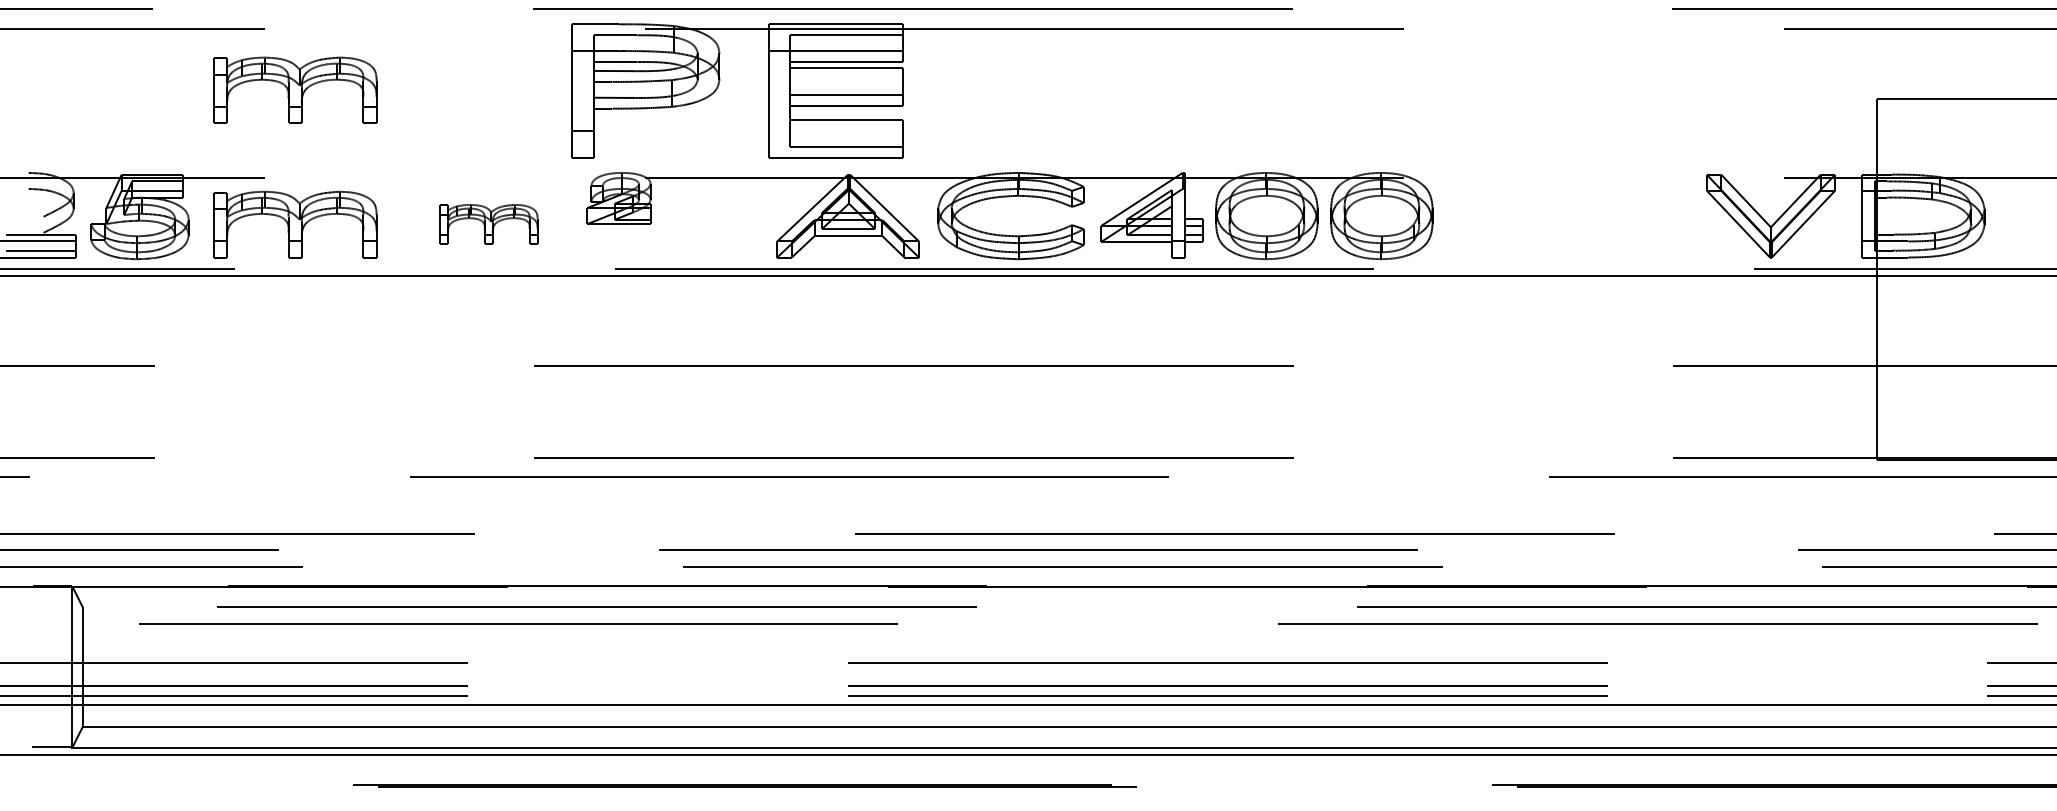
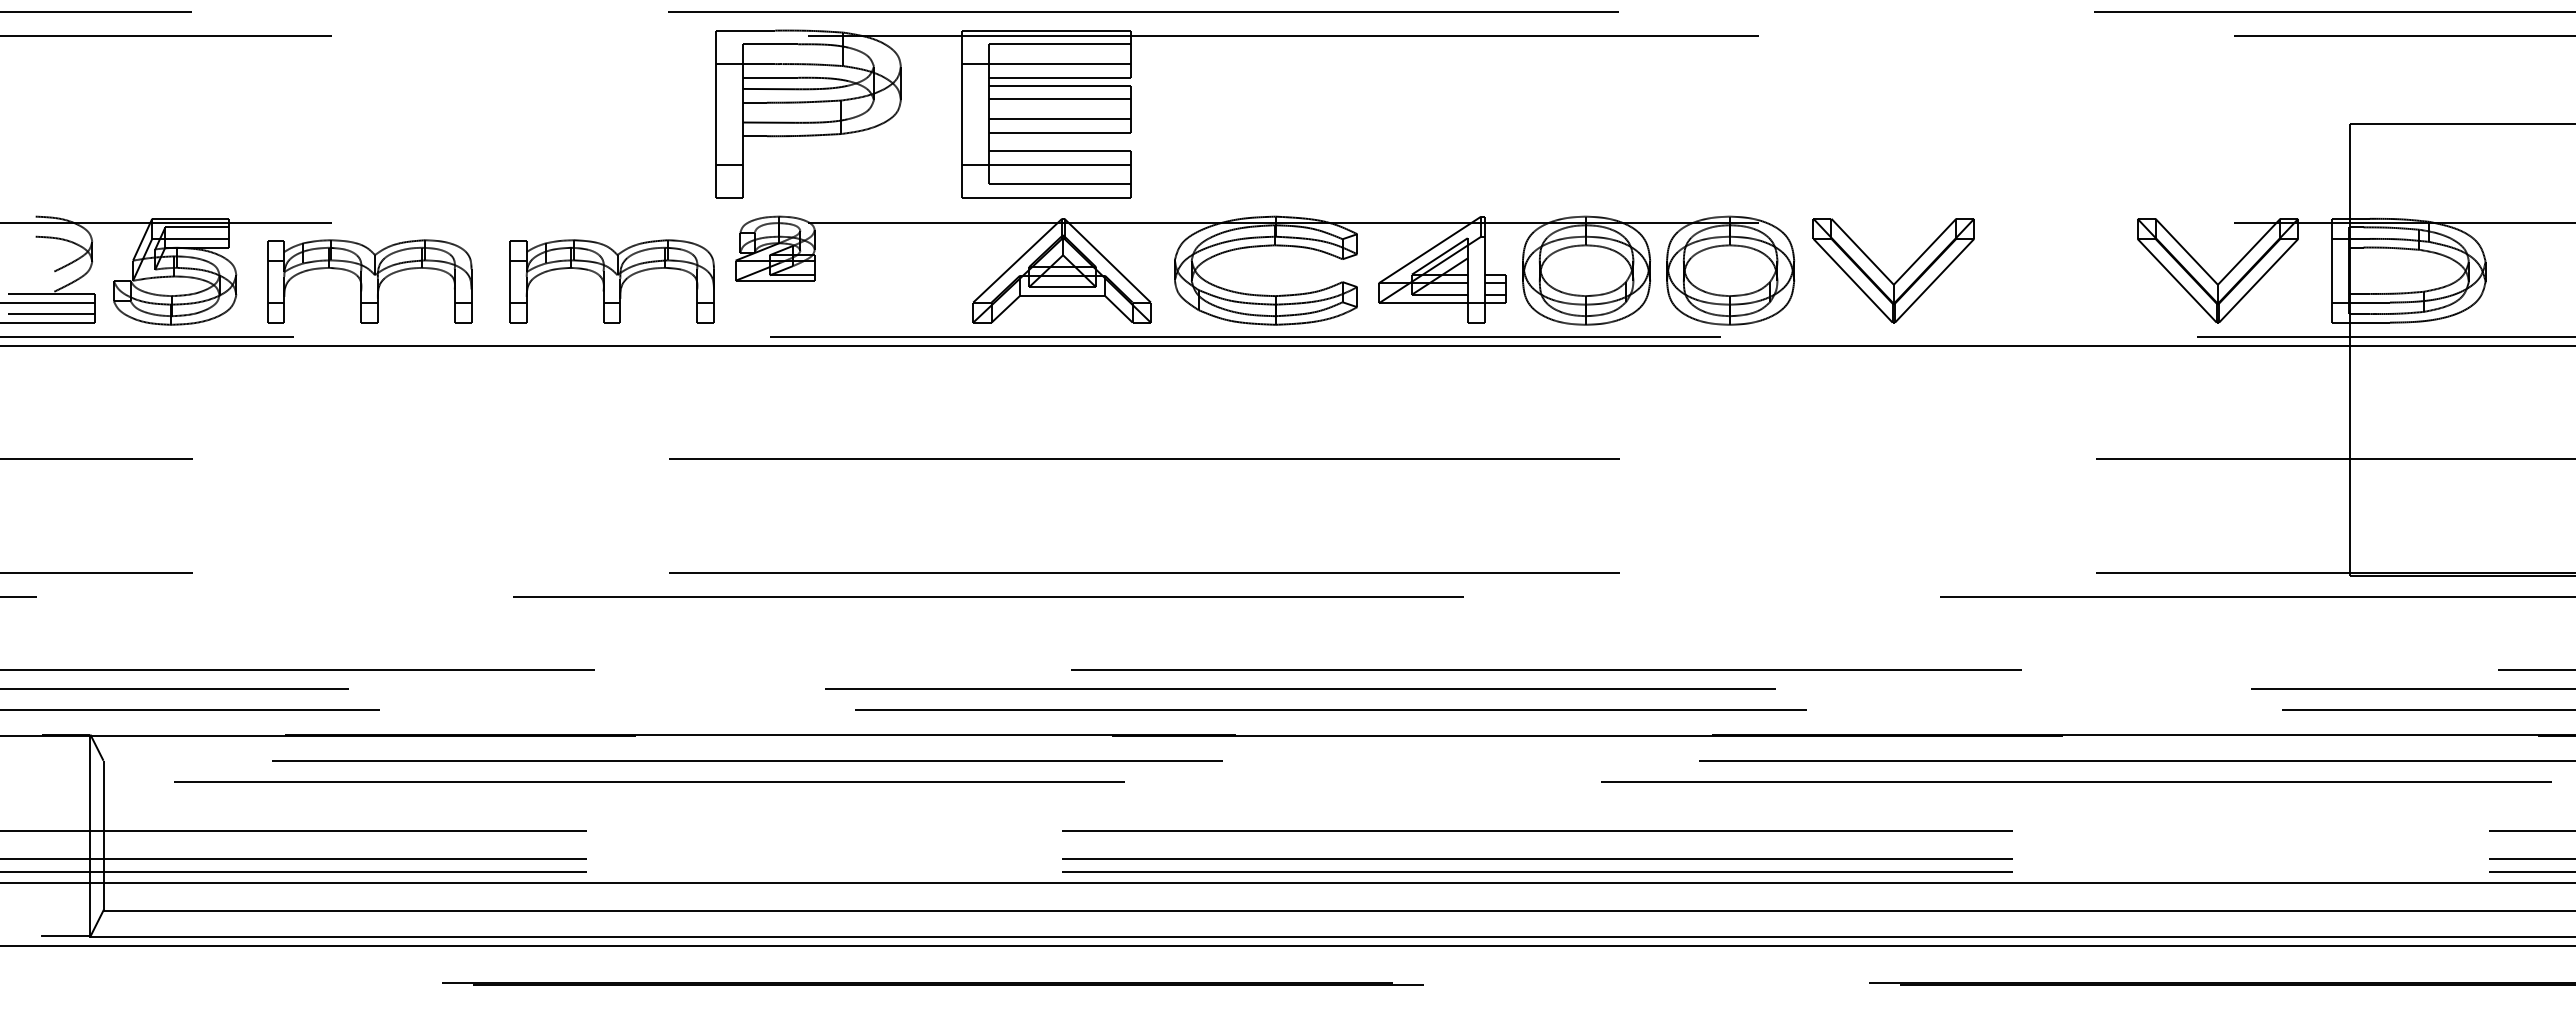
line: (846, 79) -> (1060, 99), added
part: (295, 90) -> (369, 113), removed
line: (835, 131) -> (1046, 164), added
part: (1507, 220) -> (1887, 276), added
part: (488, 224) -> (611, 281), size x1.67

